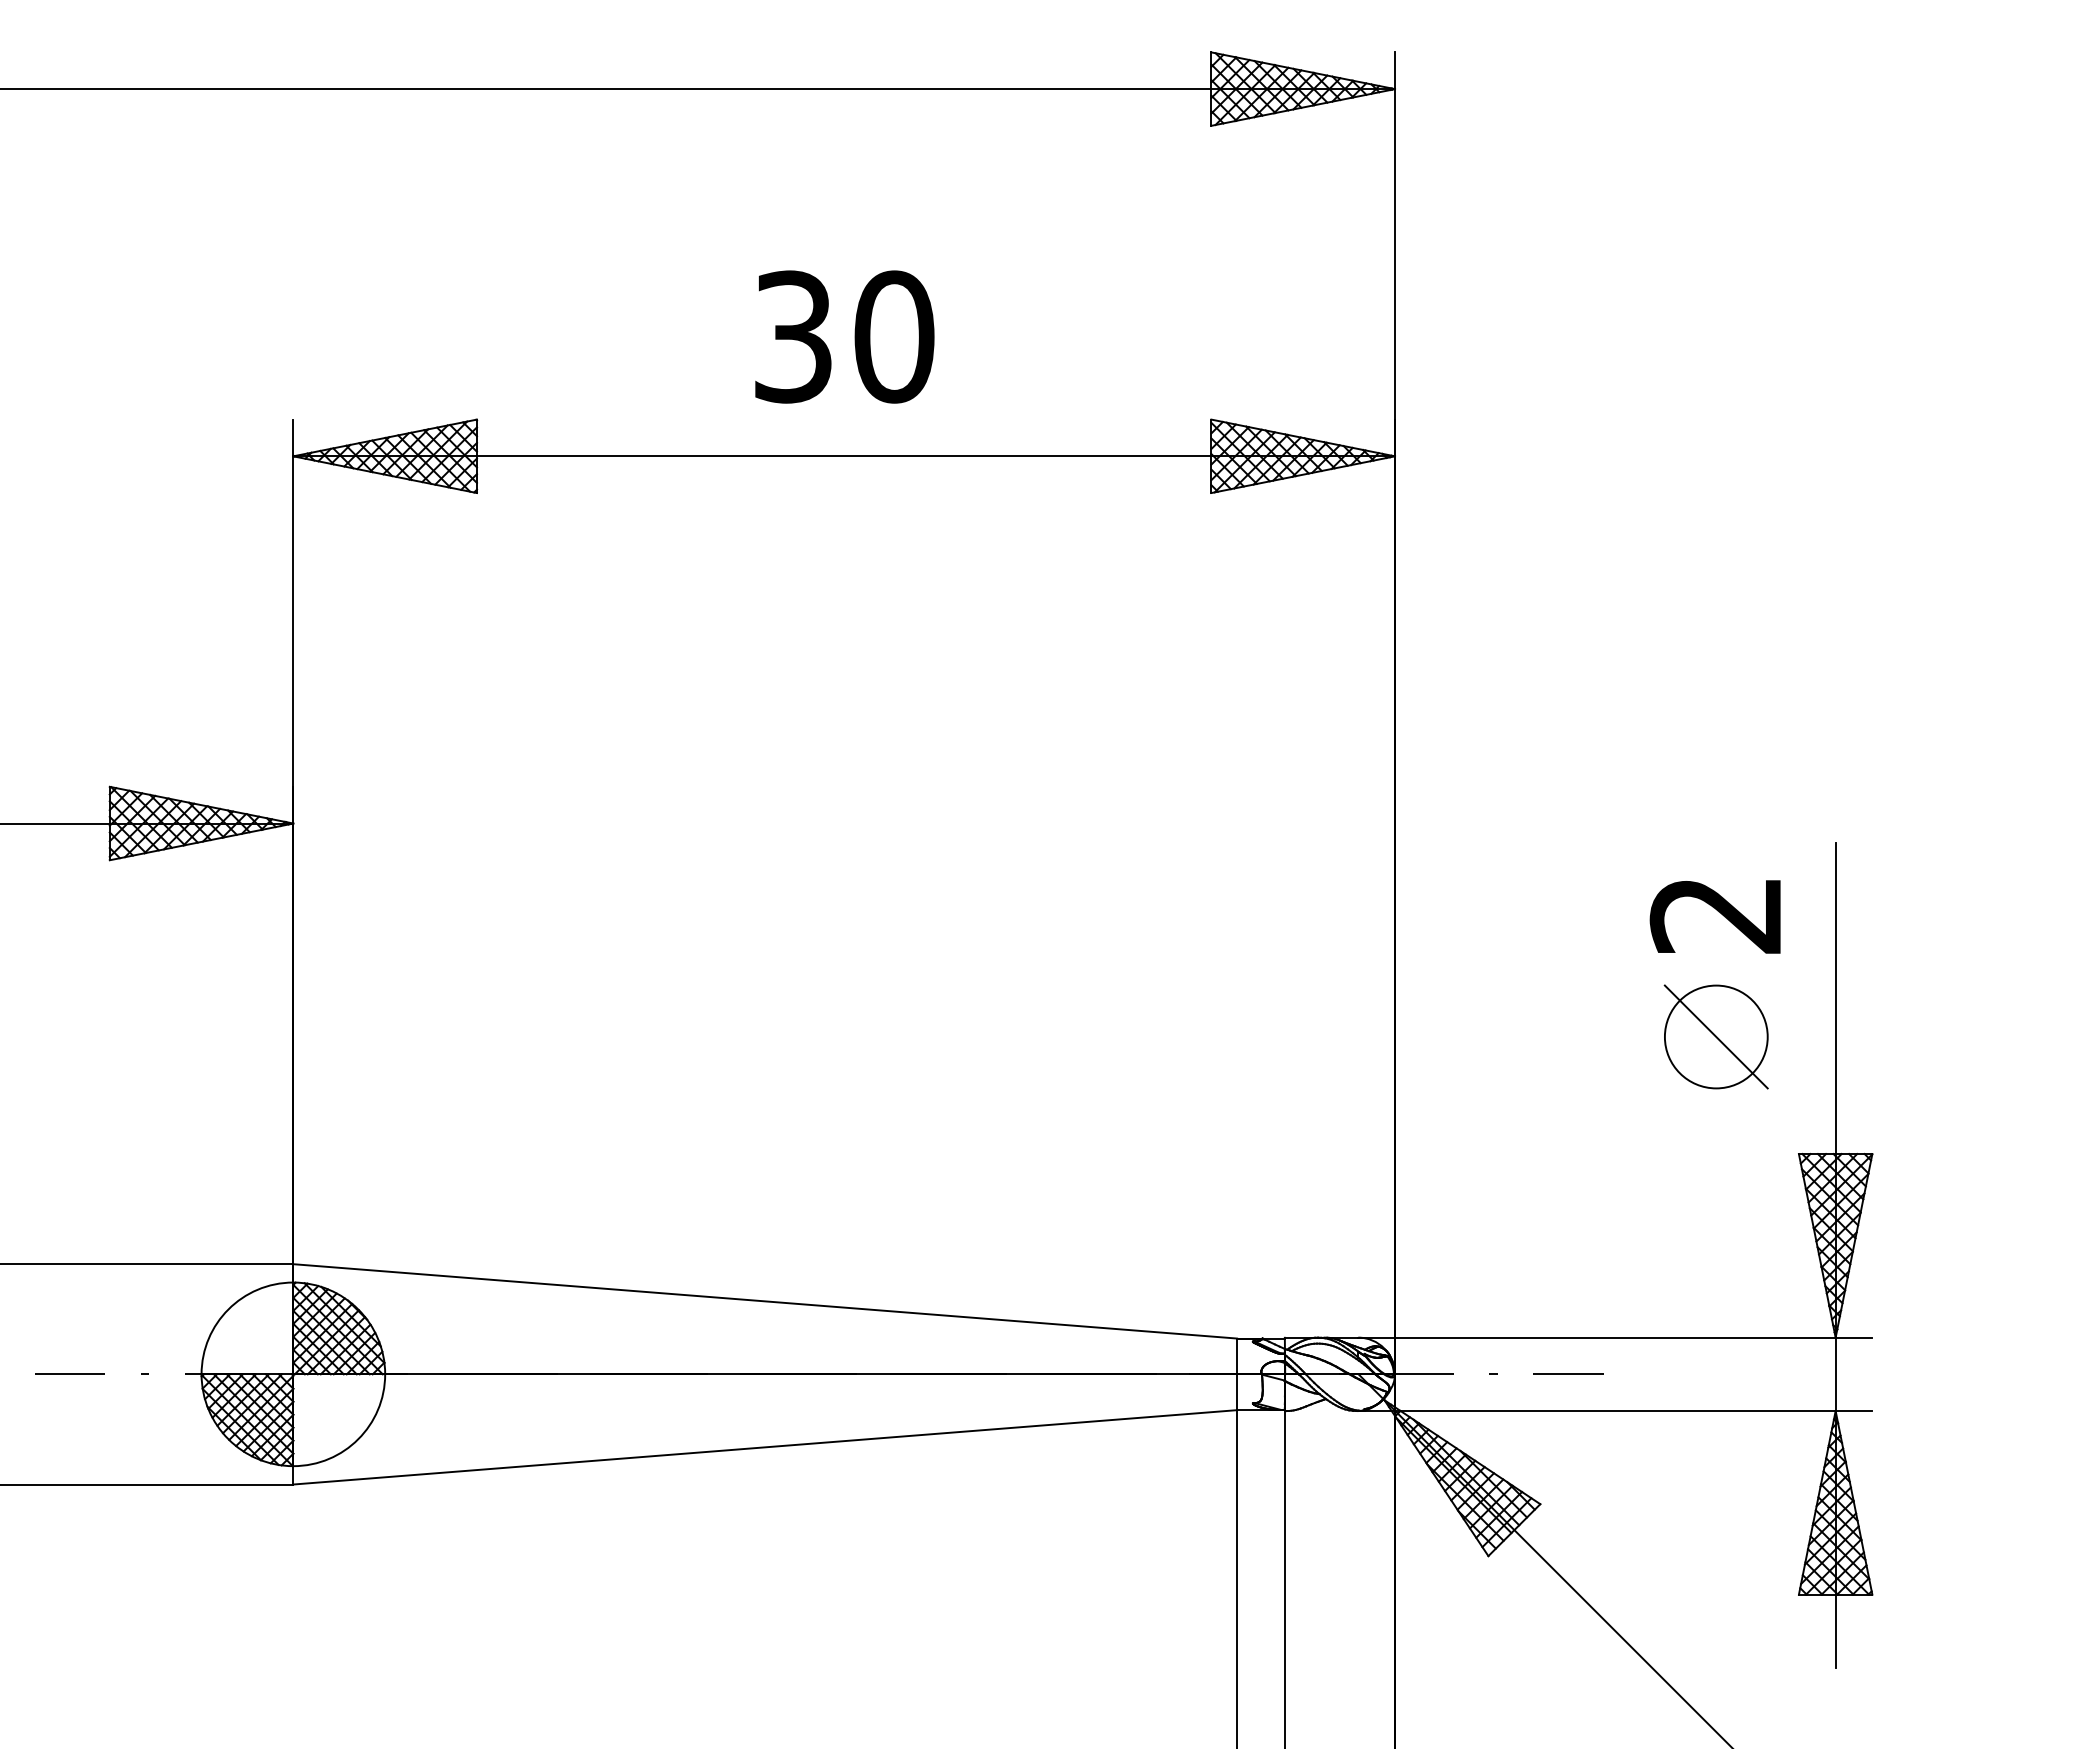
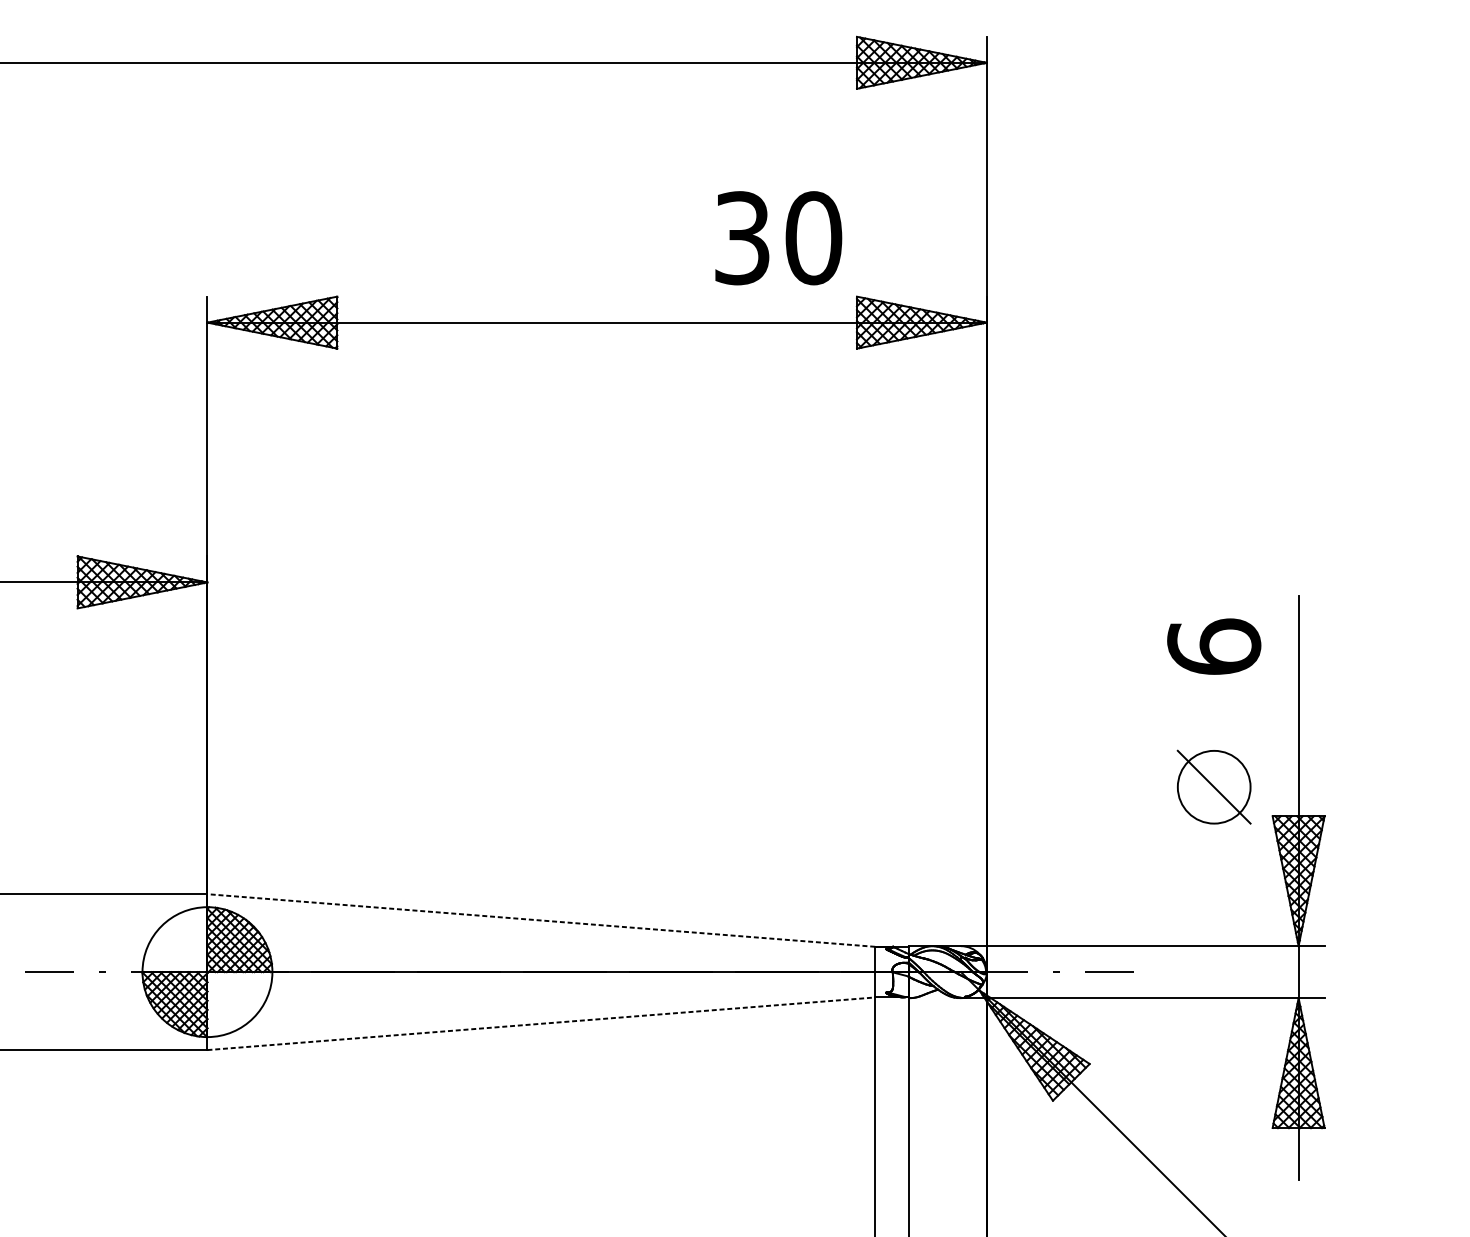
text: (844, 336) -> (778, 237), moved
text: (1715, 914) -> (1213, 646), 2 -> 6
part: (1715, 1036) -> (1213, 786), moved
line: (764, 1301) -> (540, 920), solid -> dashed
line: (765, 1447) -> (541, 1023), solid -> dashed

